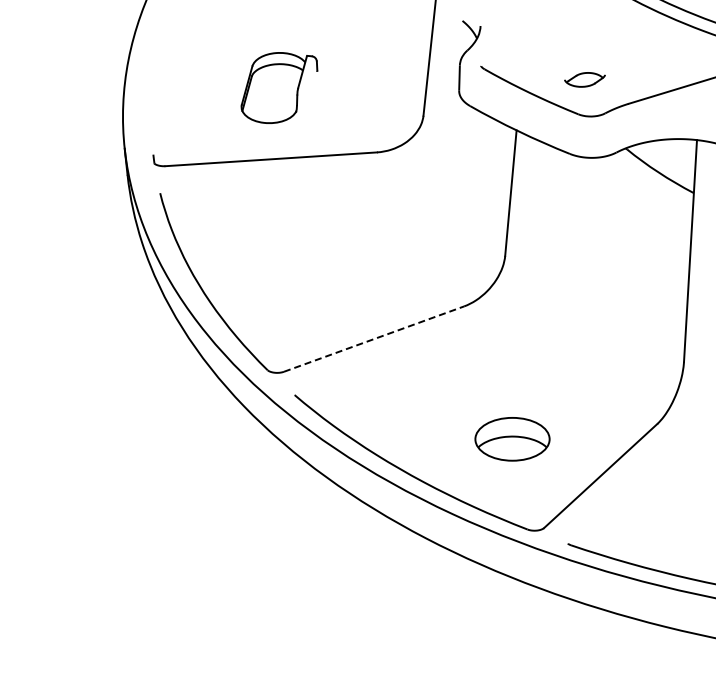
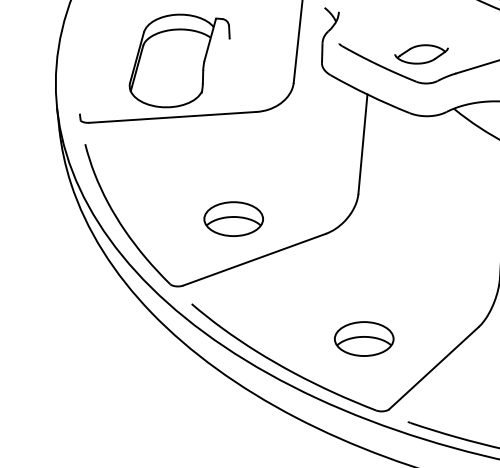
part: (584, 79) -> (421, 54), size x1.67
part: (279, 87) -> (179, 60), size x1.67
part: (347, 287) -> (233, 218), added
line: (374, 339) -> (254, 260), dashed -> solid

